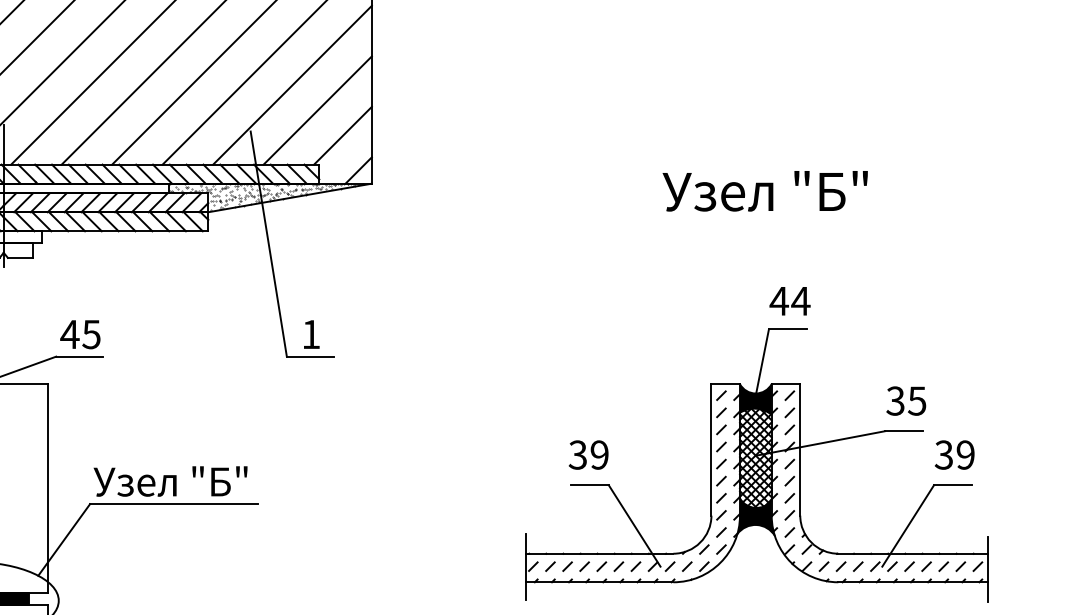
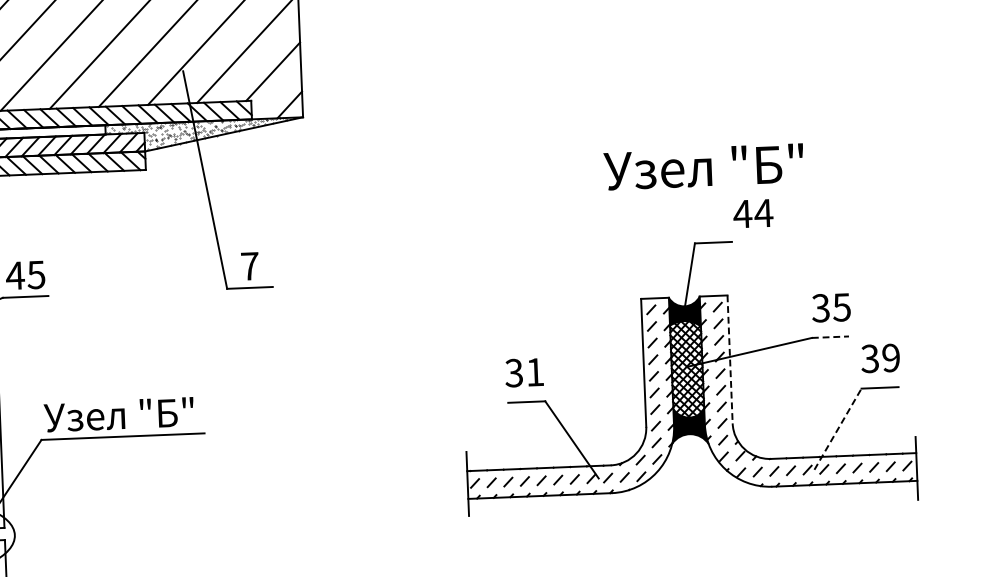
text: (764, 191) -> (703, 167), moved
text: (789, 301) -> (752, 213), moved
text: (311, 334) -> (250, 266), 1 -> 7
line: (904, 431) -> (830, 337), solid -> dashed
line: (800, 449) -> (730, 359), solid -> dashed
text: (599, 454) -> (535, 371), 39 -> 31
line: (908, 525) -> (838, 428), solid -> dashed

